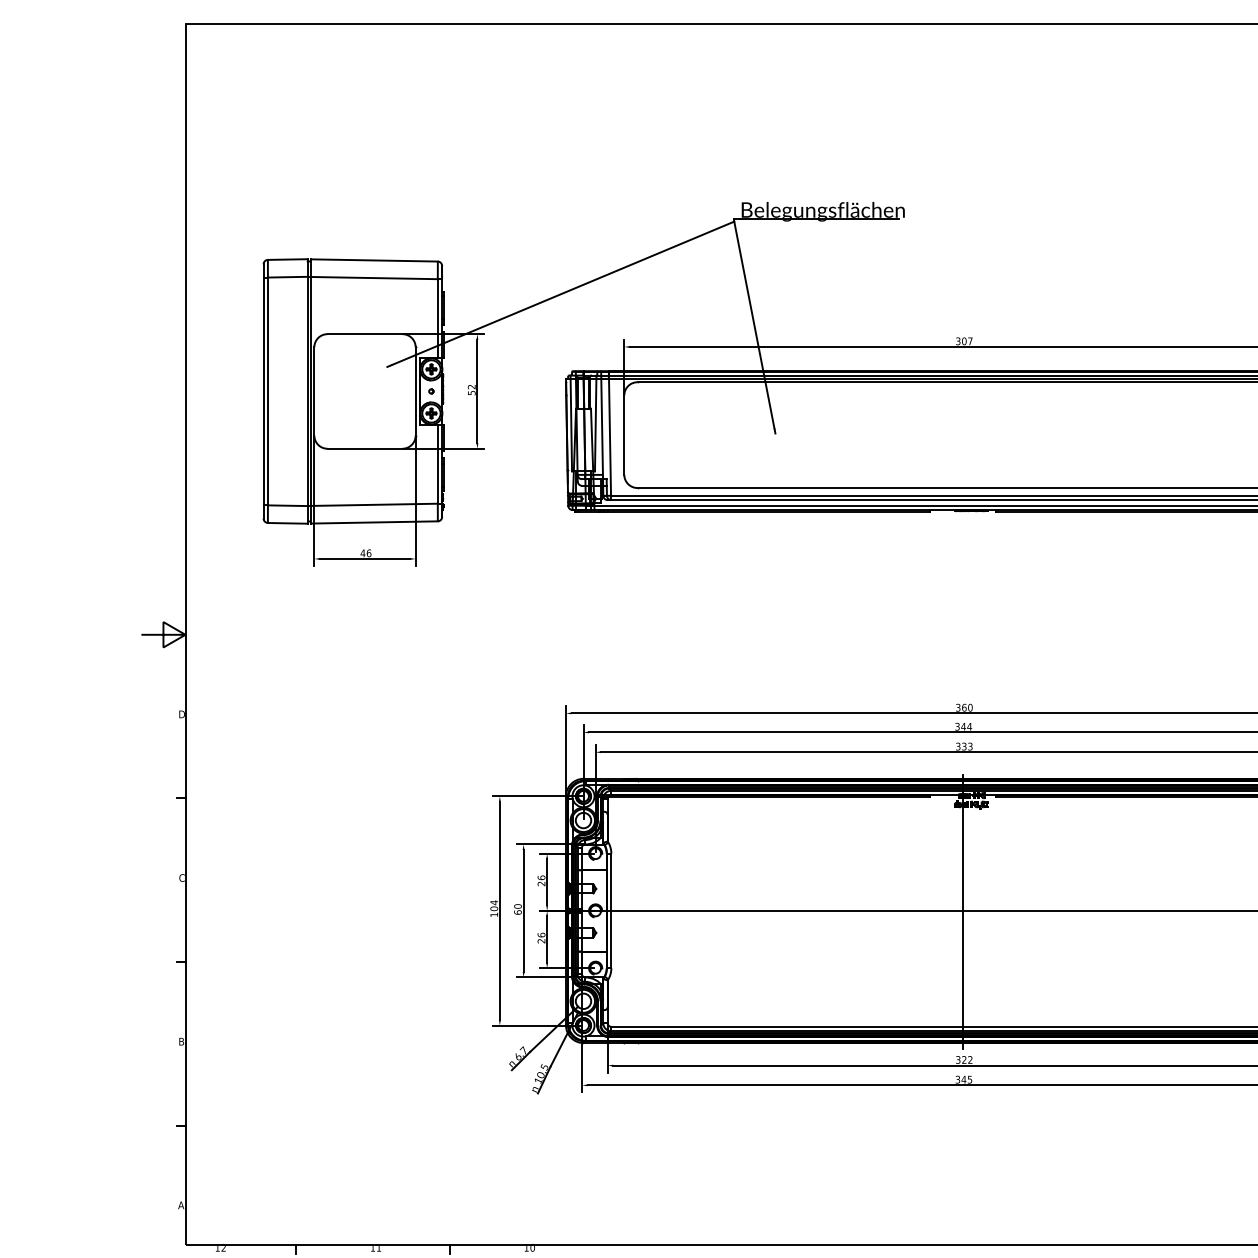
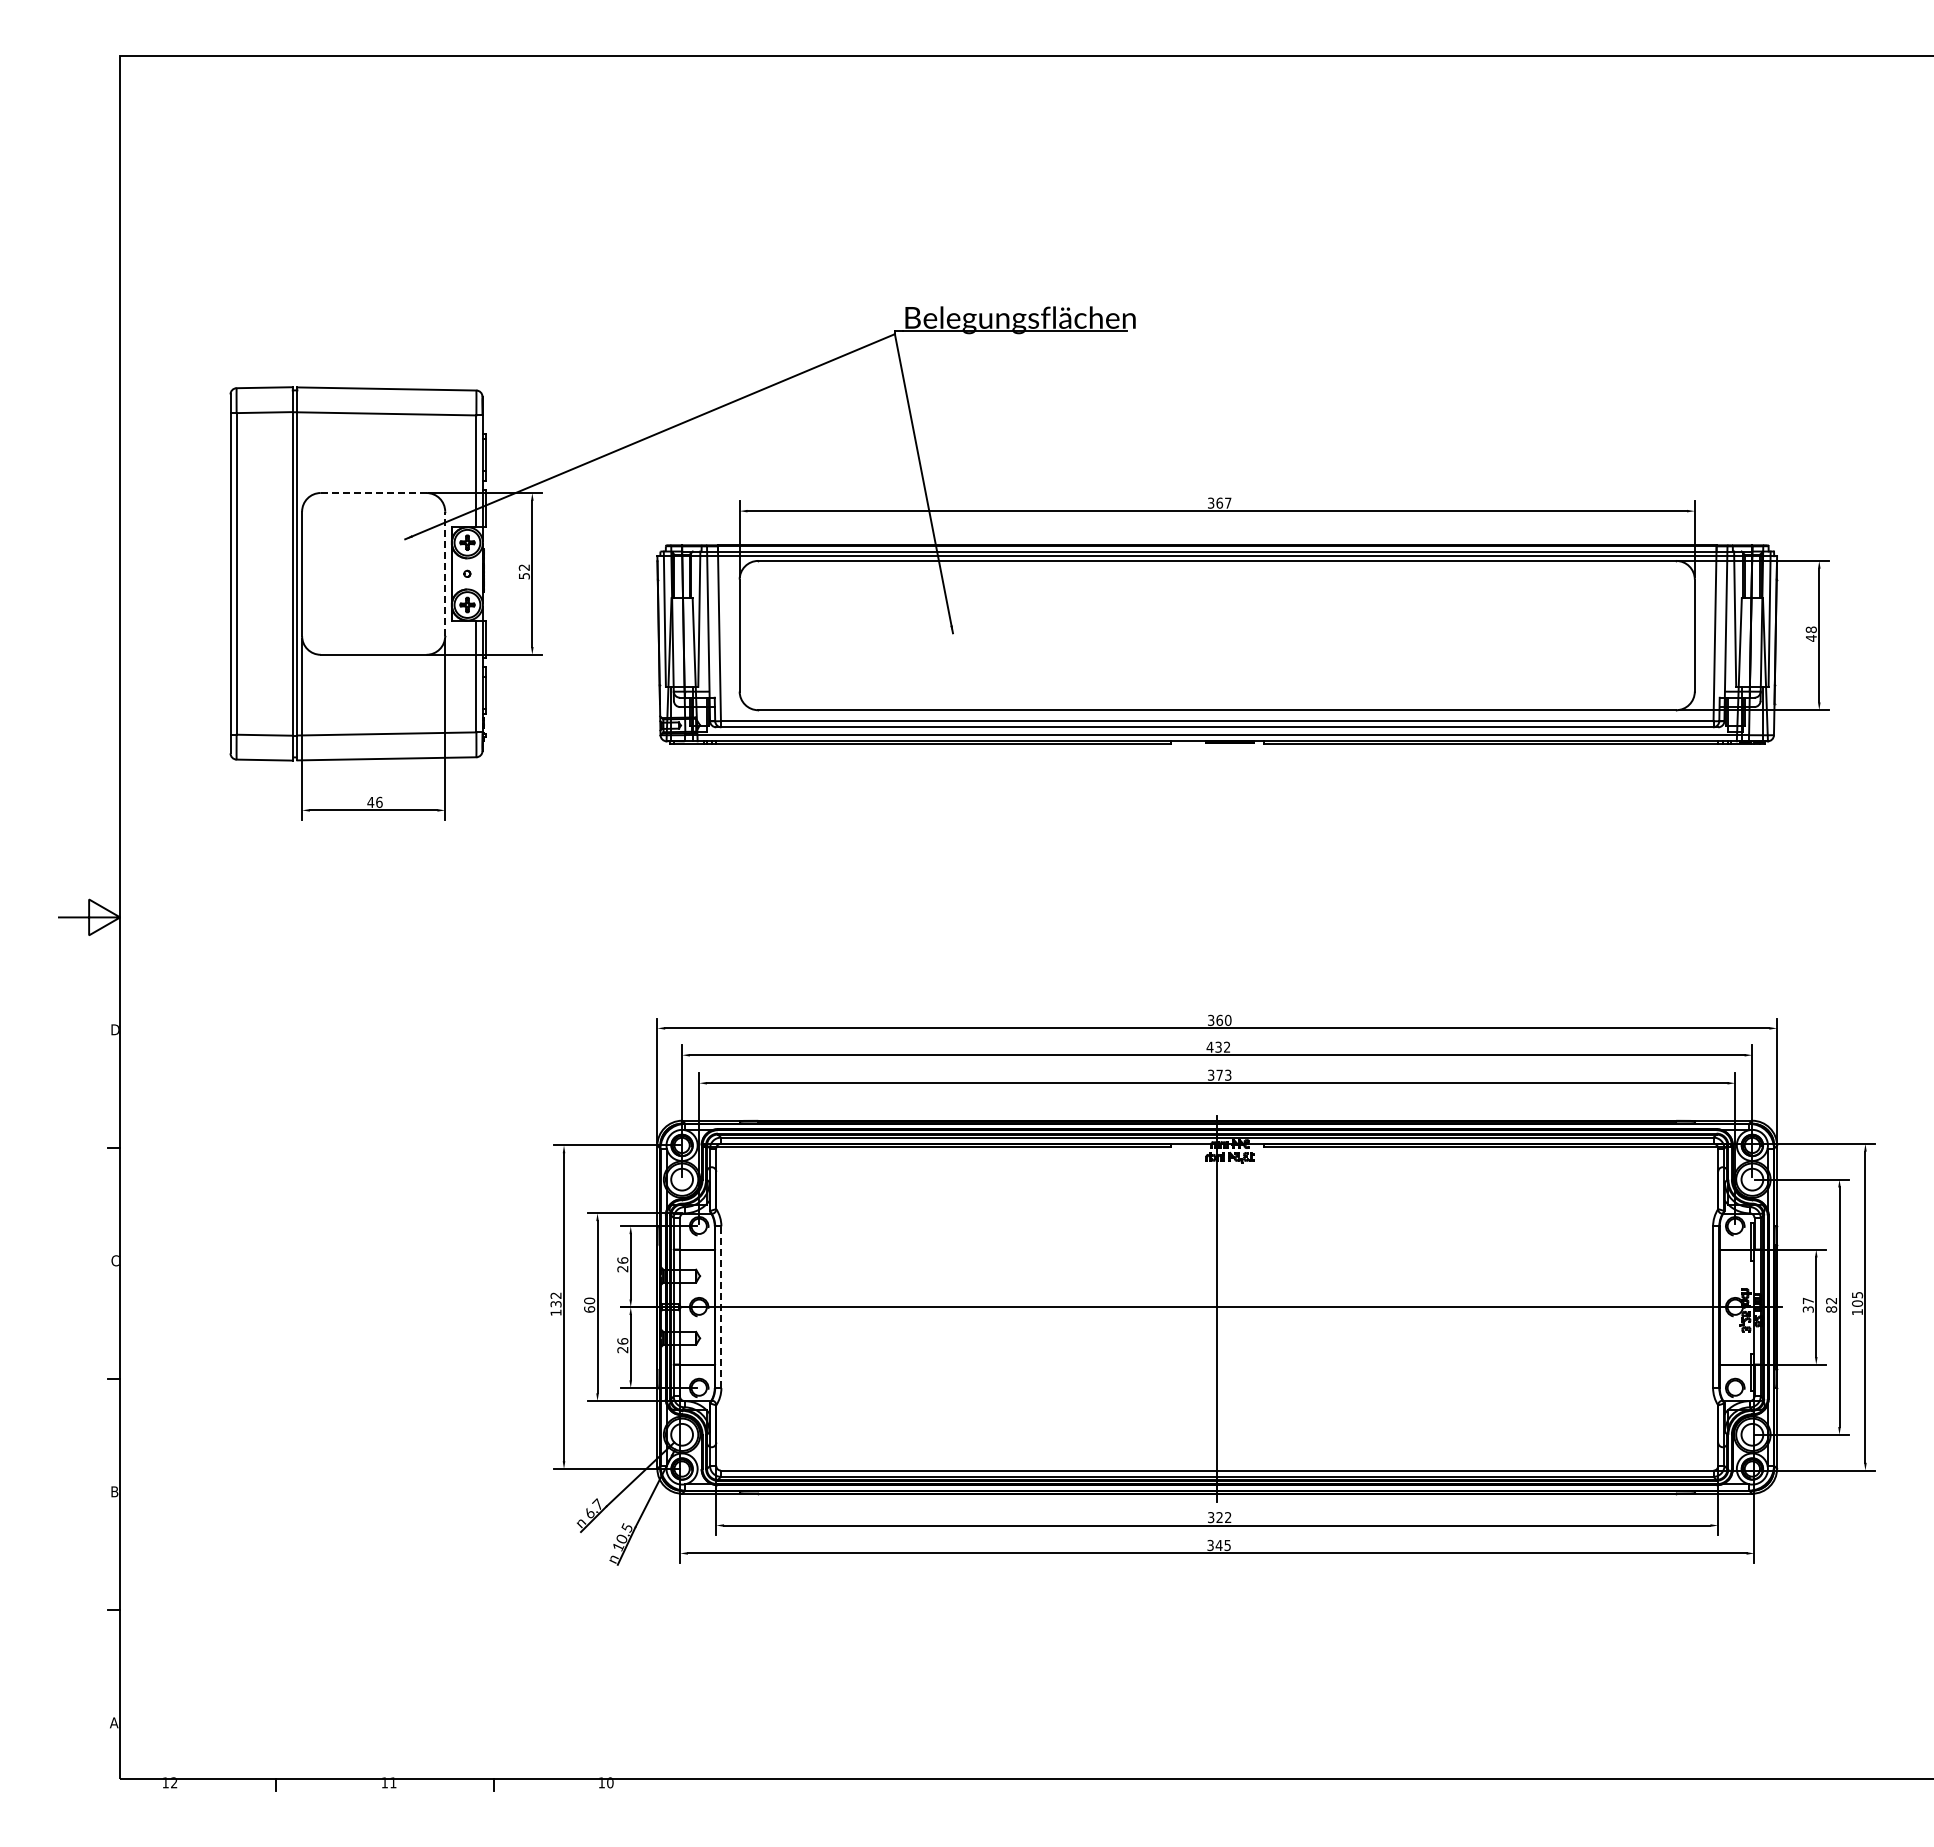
line: (364, 334) -> (373, 493), solid -> dashed
text: (964, 340) -> (1219, 502), 307 -> 367
line: (415, 391) -> (445, 573), solid -> dashed
text: (963, 726) -> (1218, 1046), 344 -> 432
text: (964, 746) -> (1219, 1074), 333 -> 373
text: (493, 905) -> (555, 1299), 104 -> 132
line: (611, 911) -> (721, 1307), solid -> dashed

